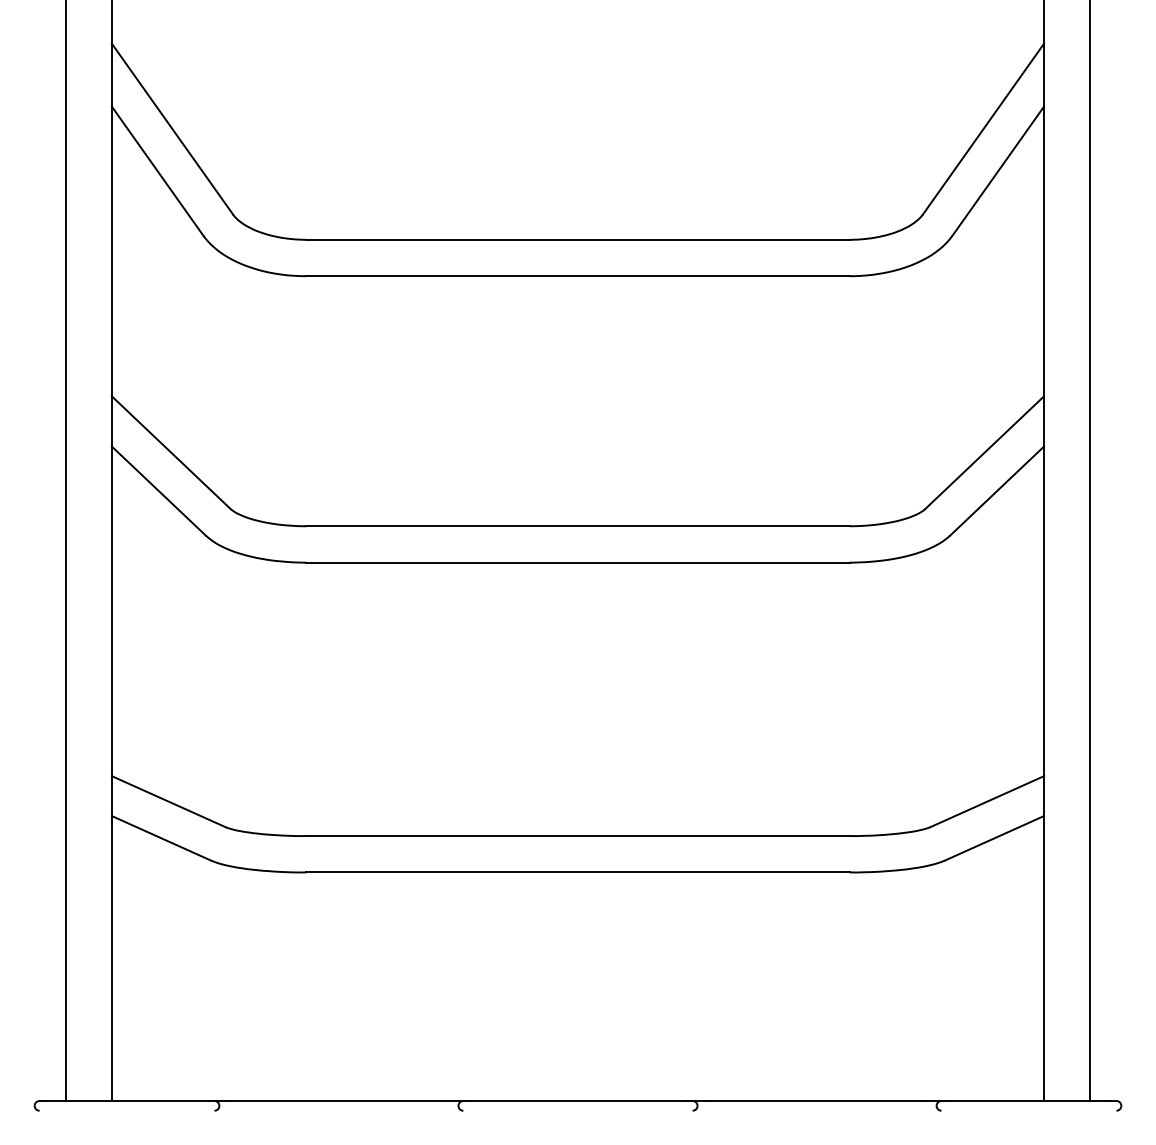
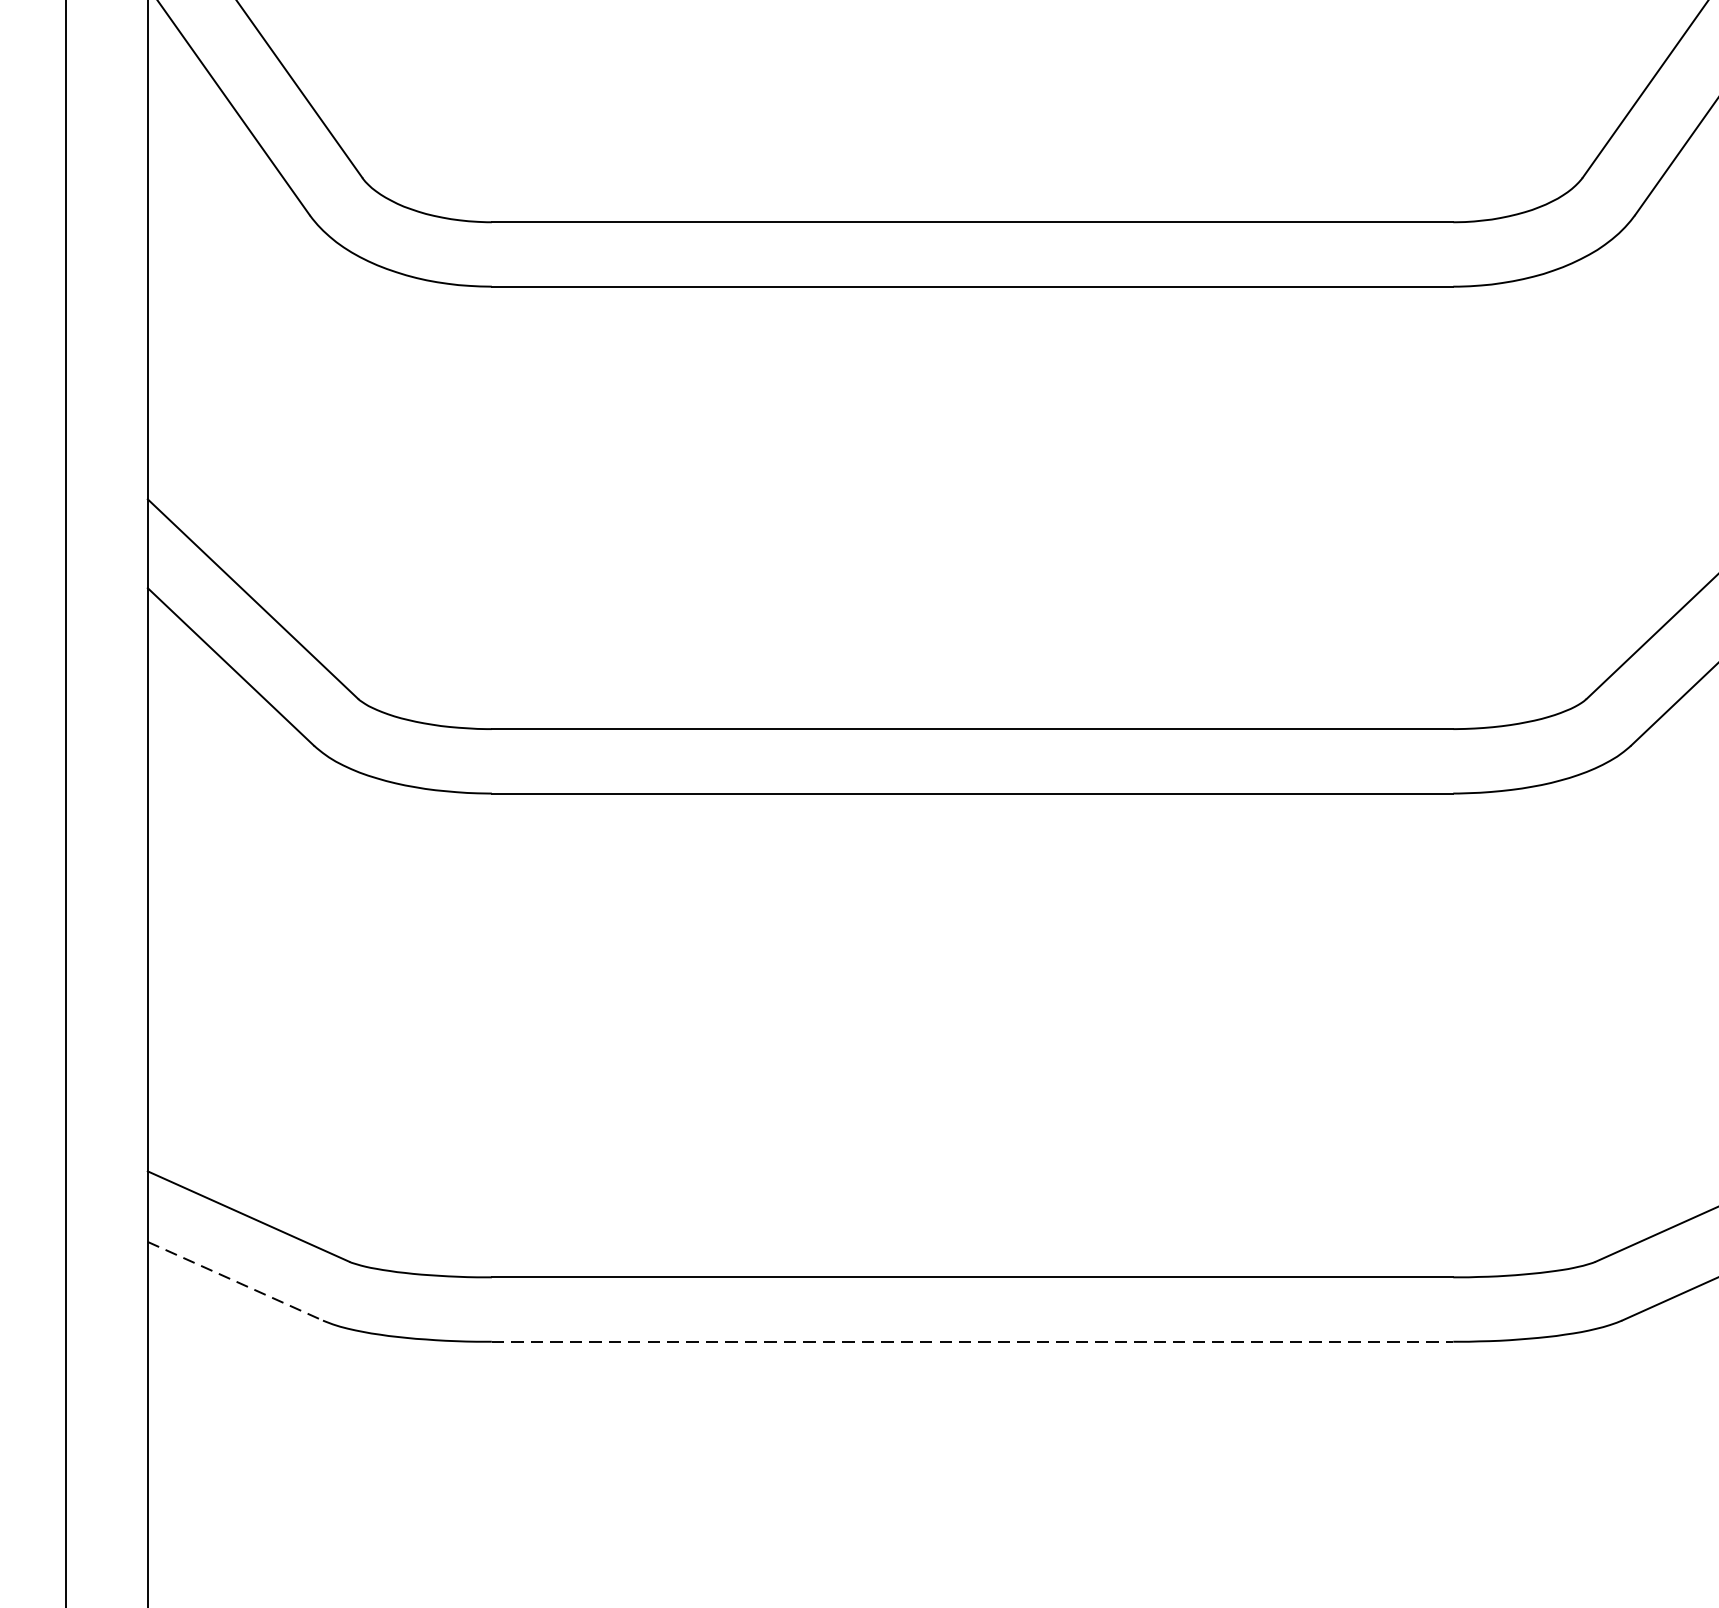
line: (161, 838) -> (235, 1281), solid -> dashed
line: (578, 872) -> (973, 1341), solid -> dashed

